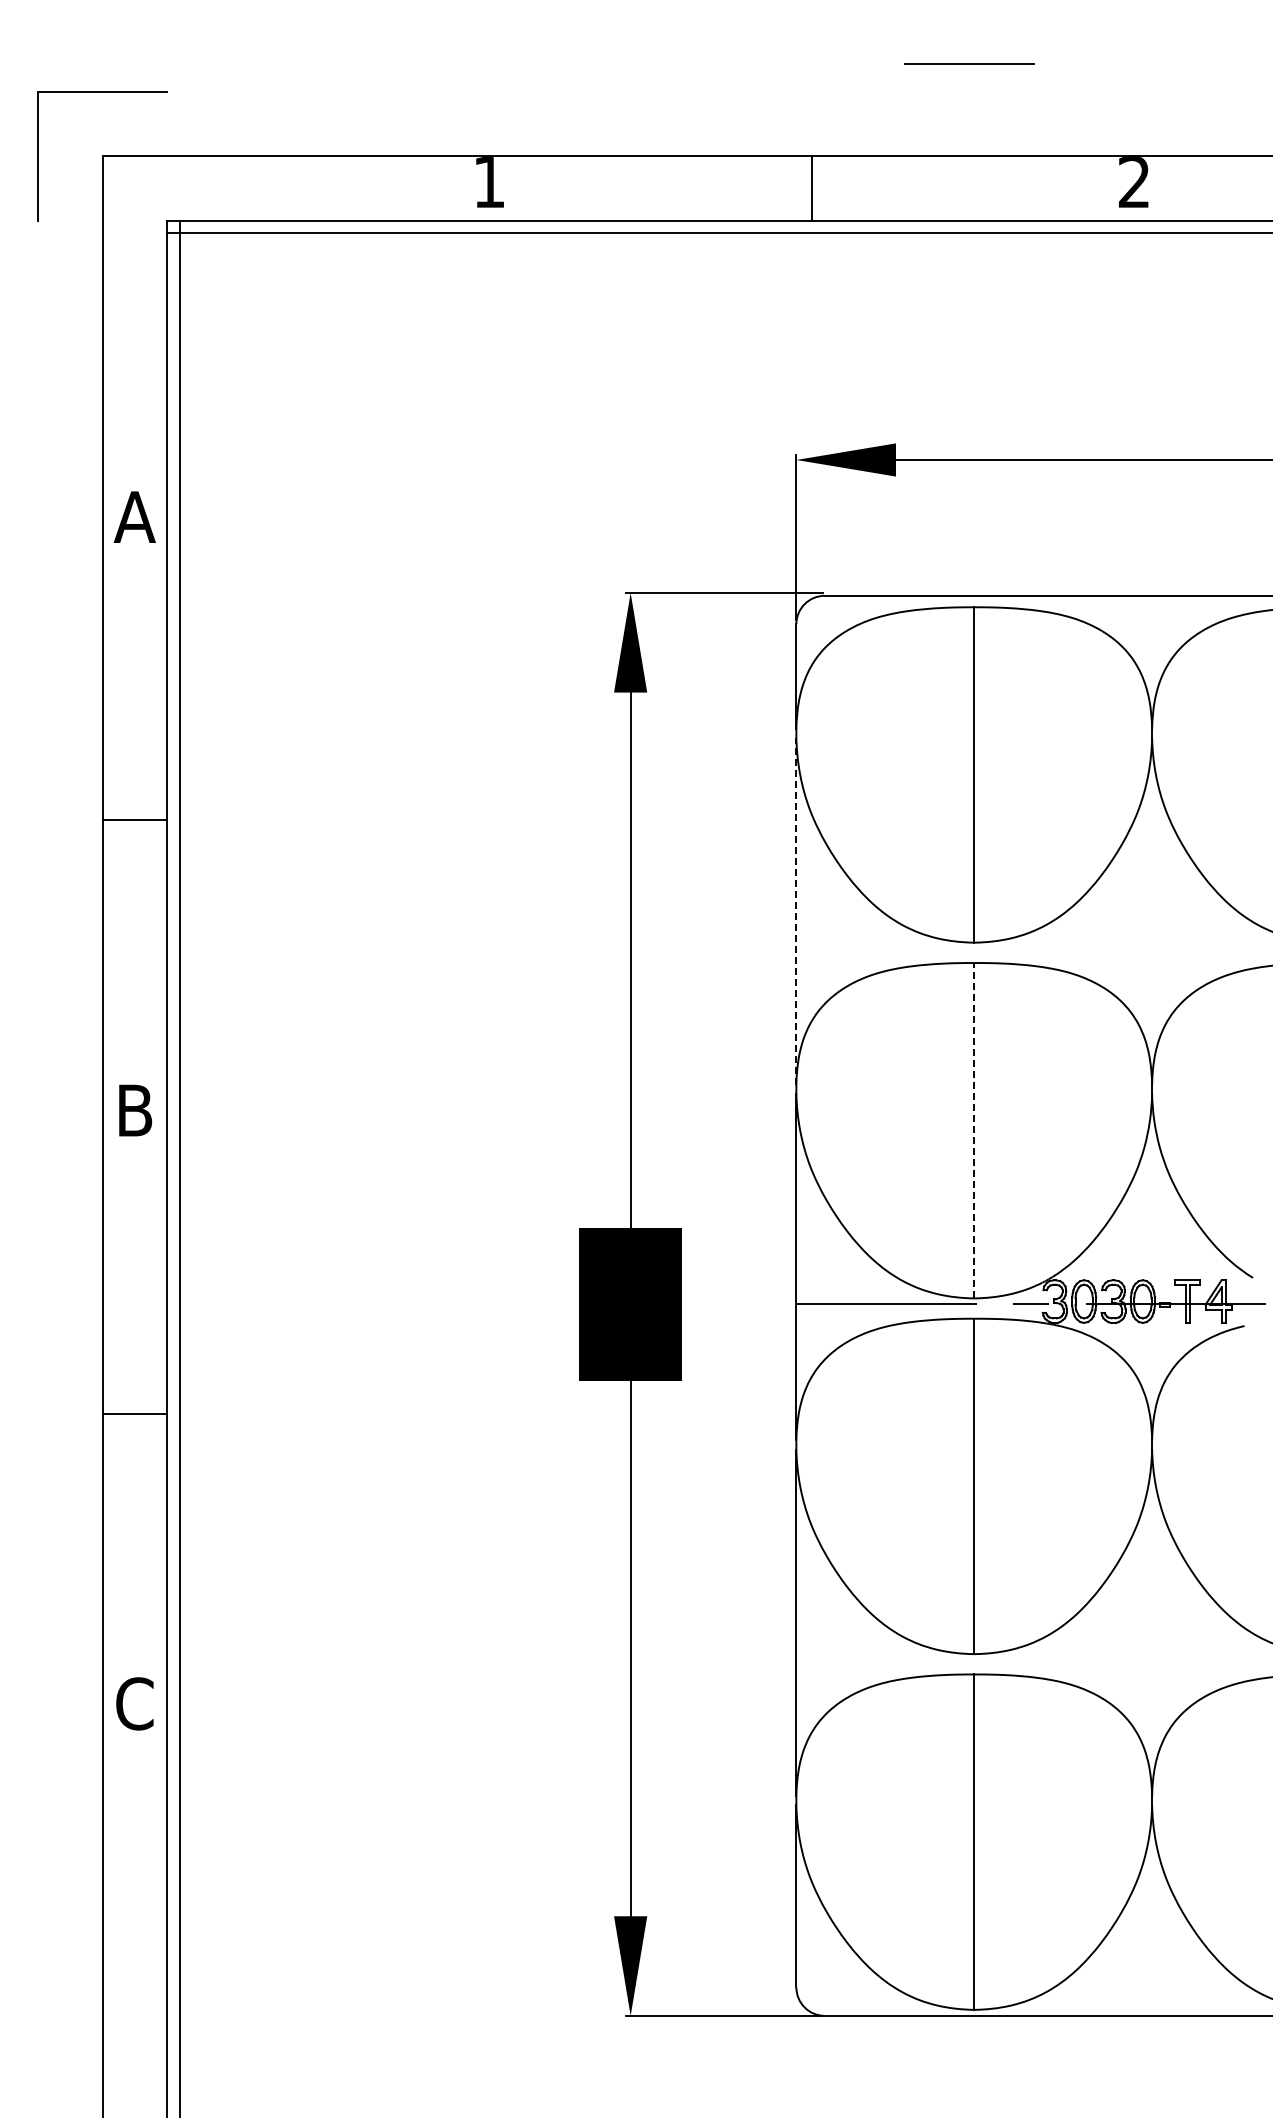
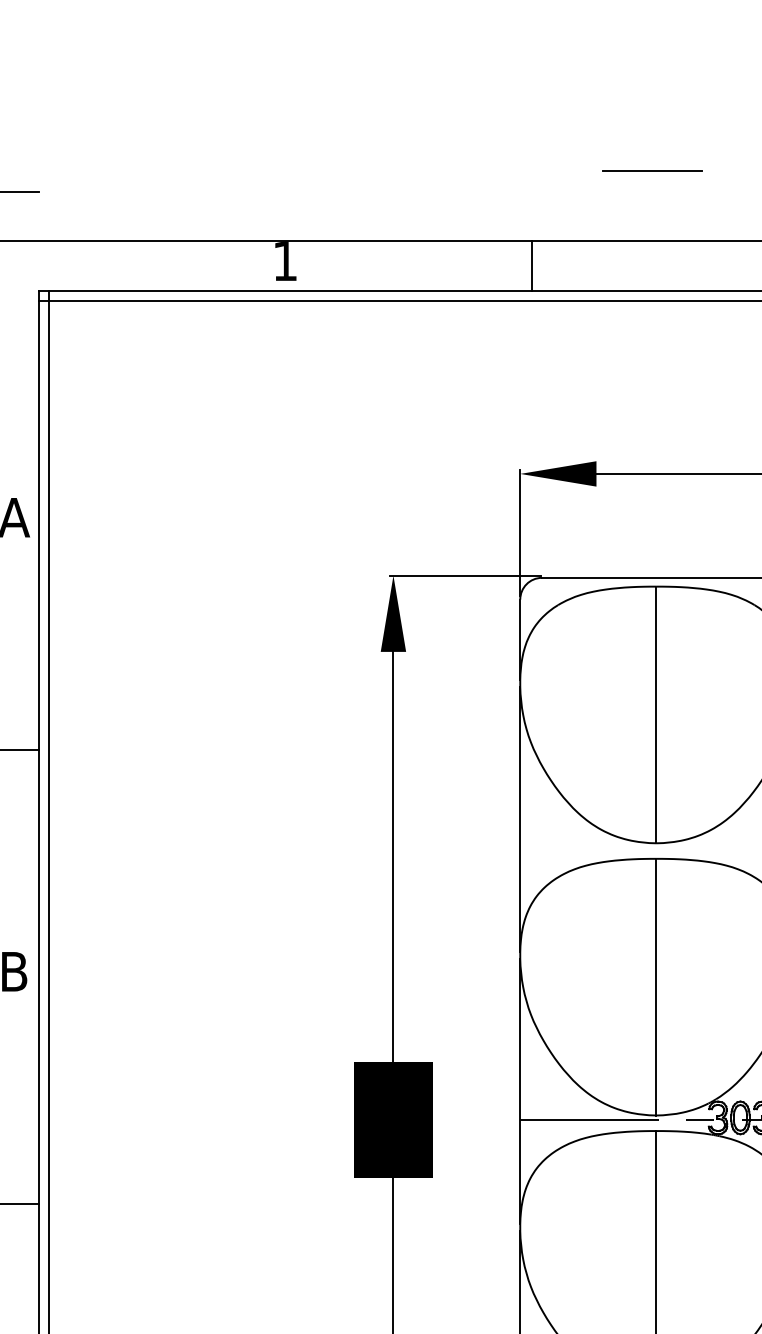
line: (796, 911) -> (520, 819), dashed -> solid
line: (974, 1130) -> (656, 987), dashed -> solid

